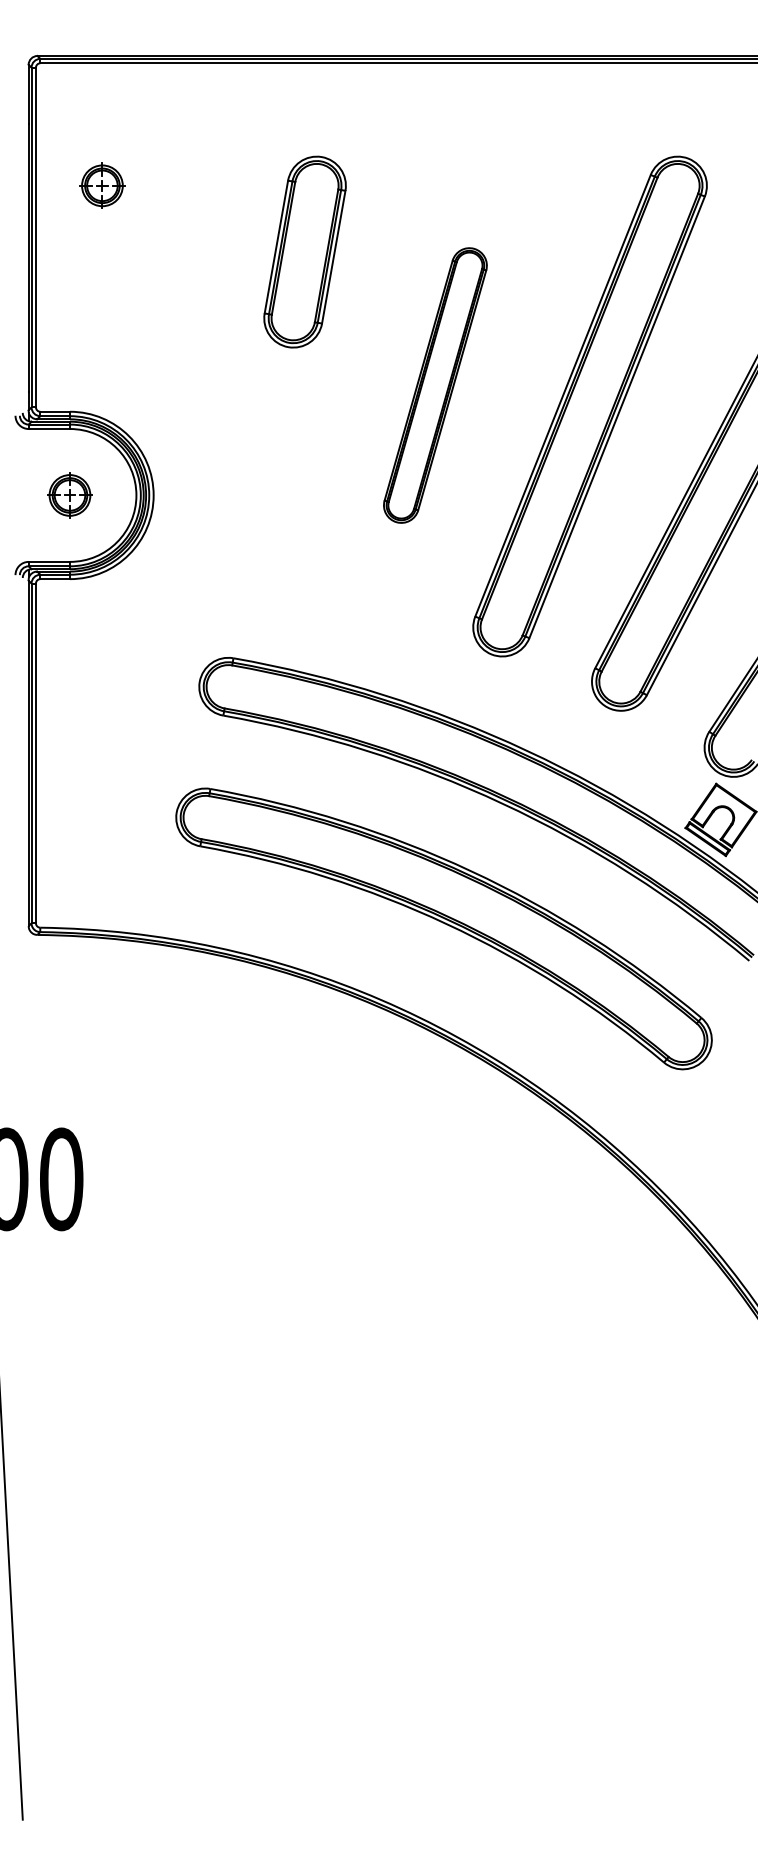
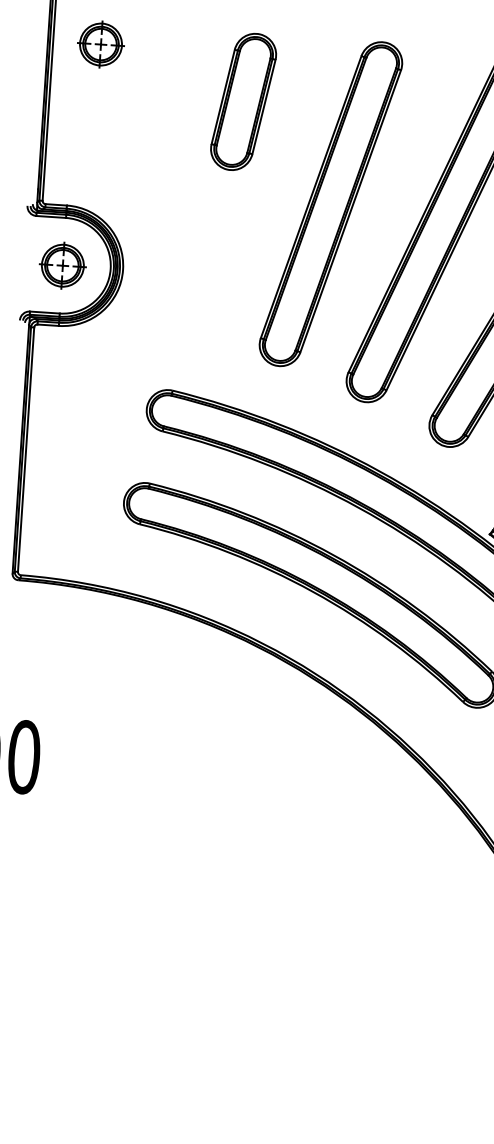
part: (102, 185) -> (101, 44), size x1.43
part: (435, 385) -> (331, 204), size x1.67
part: (69, 495) -> (62, 265), size x1.43

